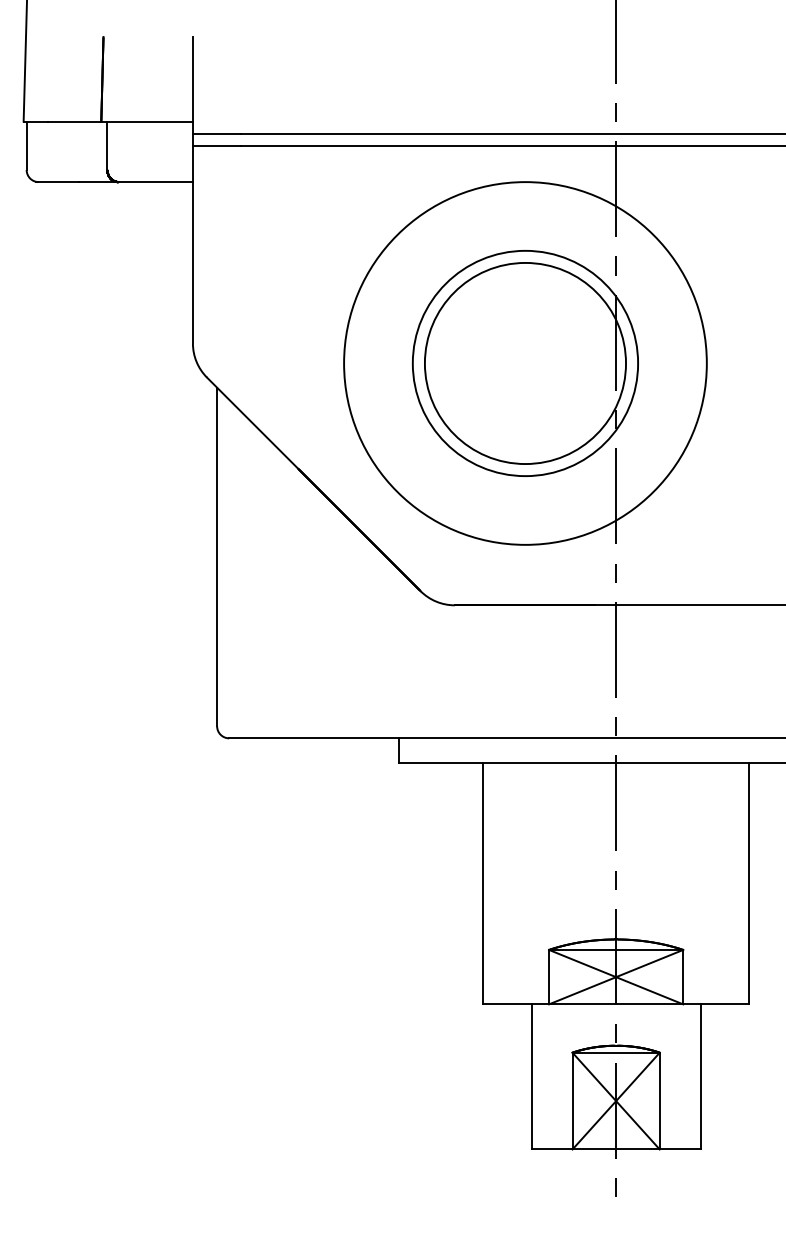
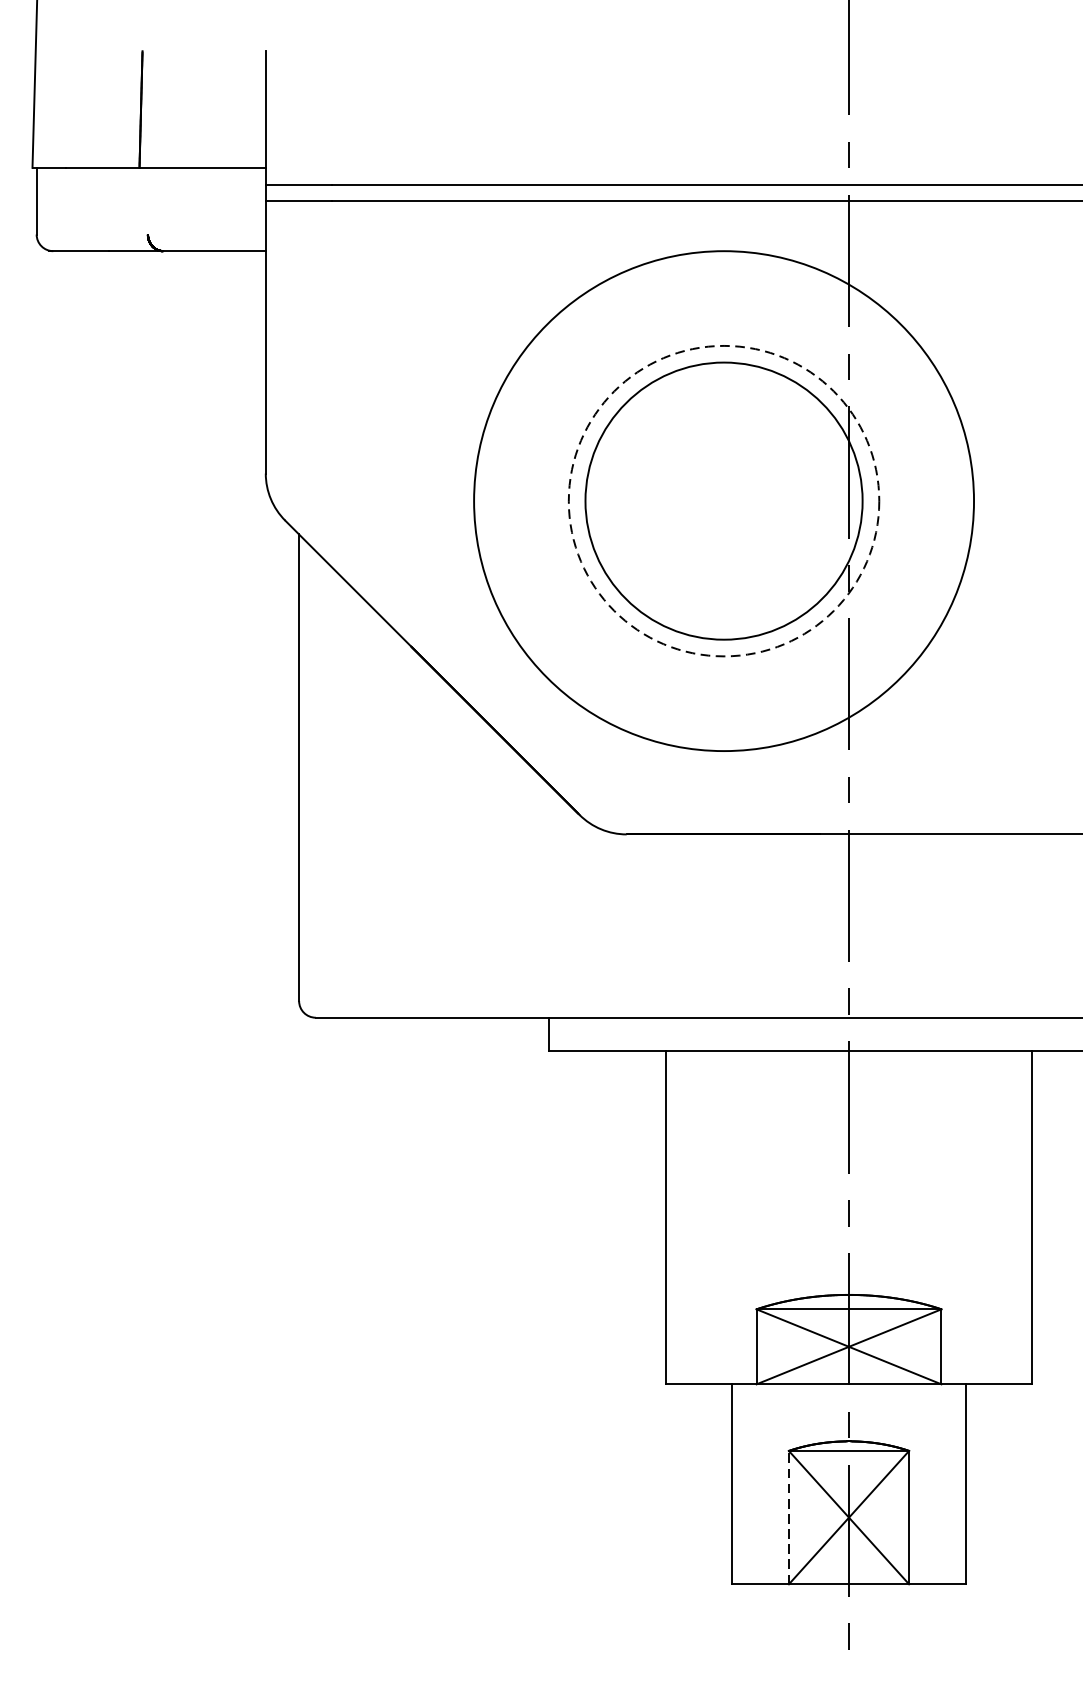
line: (107, 145) -> (148, 200), removed
circle: (525, 363) -> (724, 501), solid -> dashed
line: (572, 1100) -> (788, 1516), solid -> dashed

